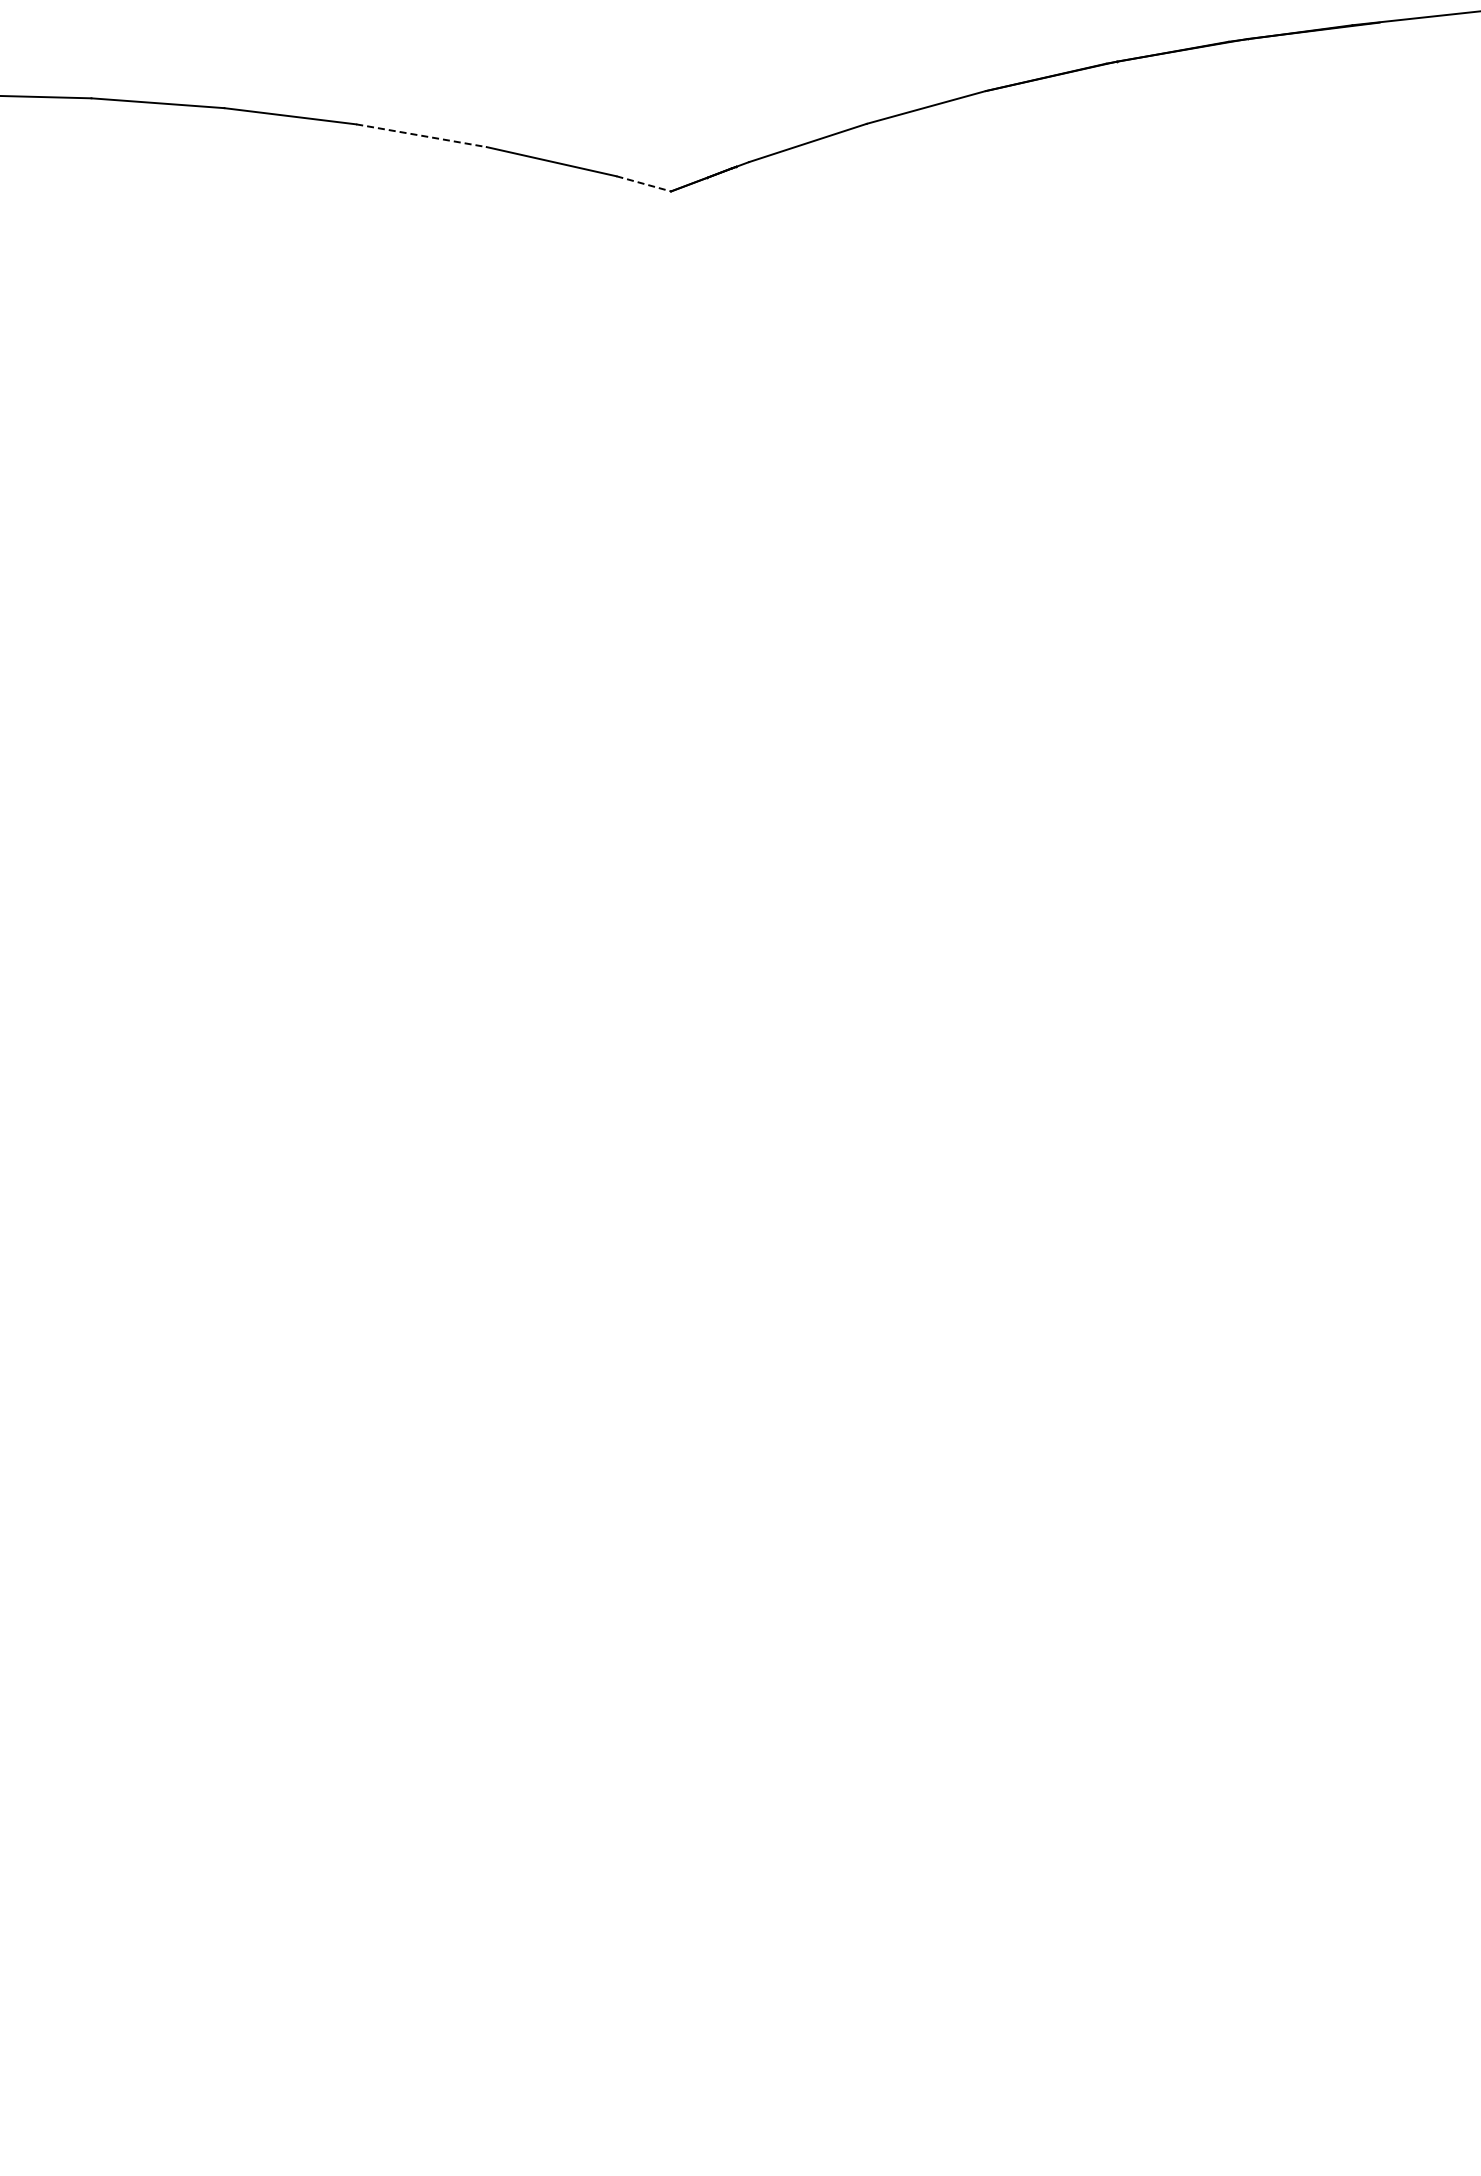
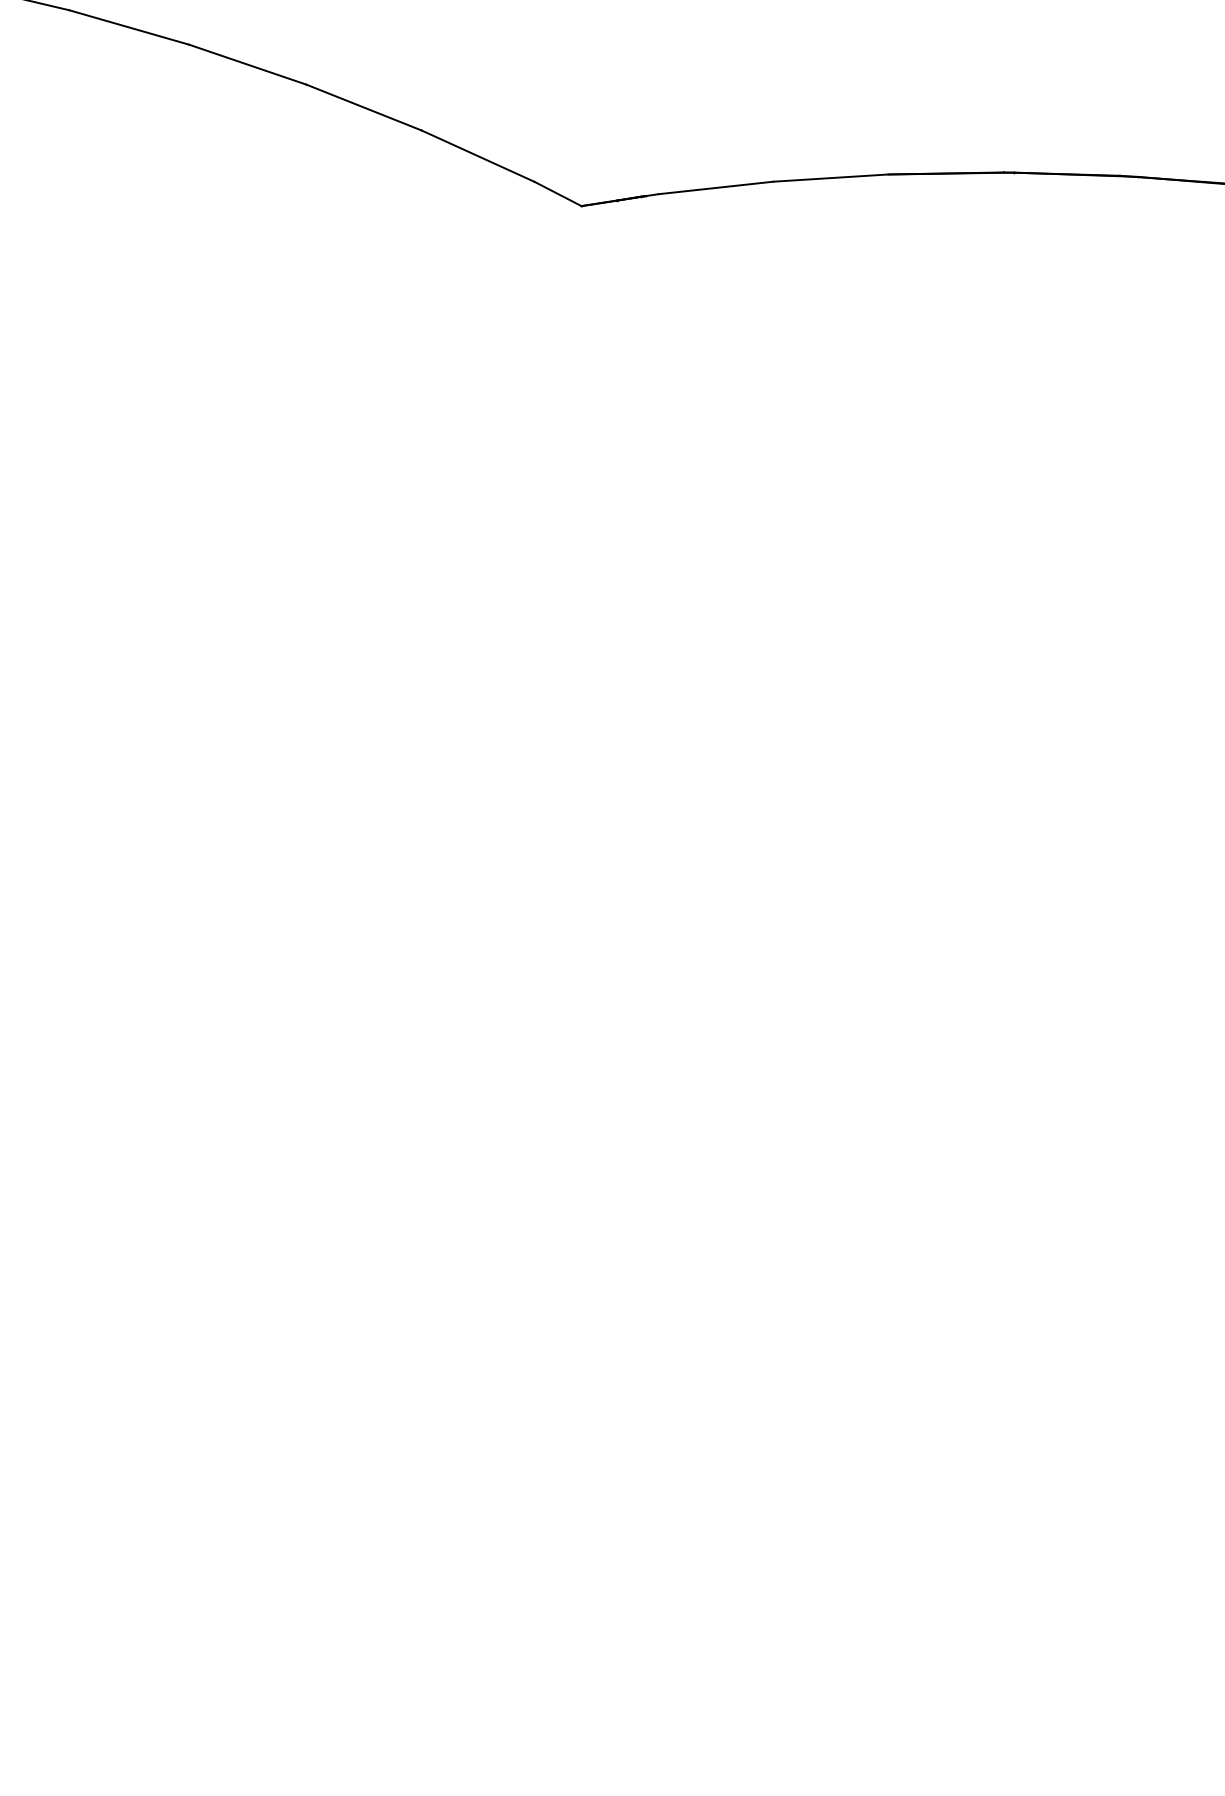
line: (422, 135) -> (364, 107), dashed -> solid
line: (644, 183) -> (558, 193), dashed -> solid

